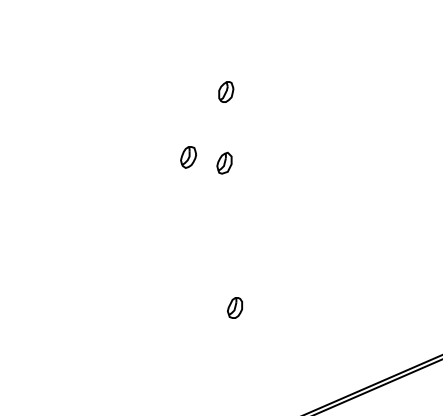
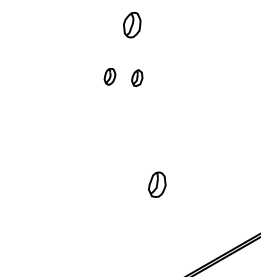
part: (226, 91) -> (132, 24), size x1.6
part: (234, 307) -> (156, 184), size x1.6

